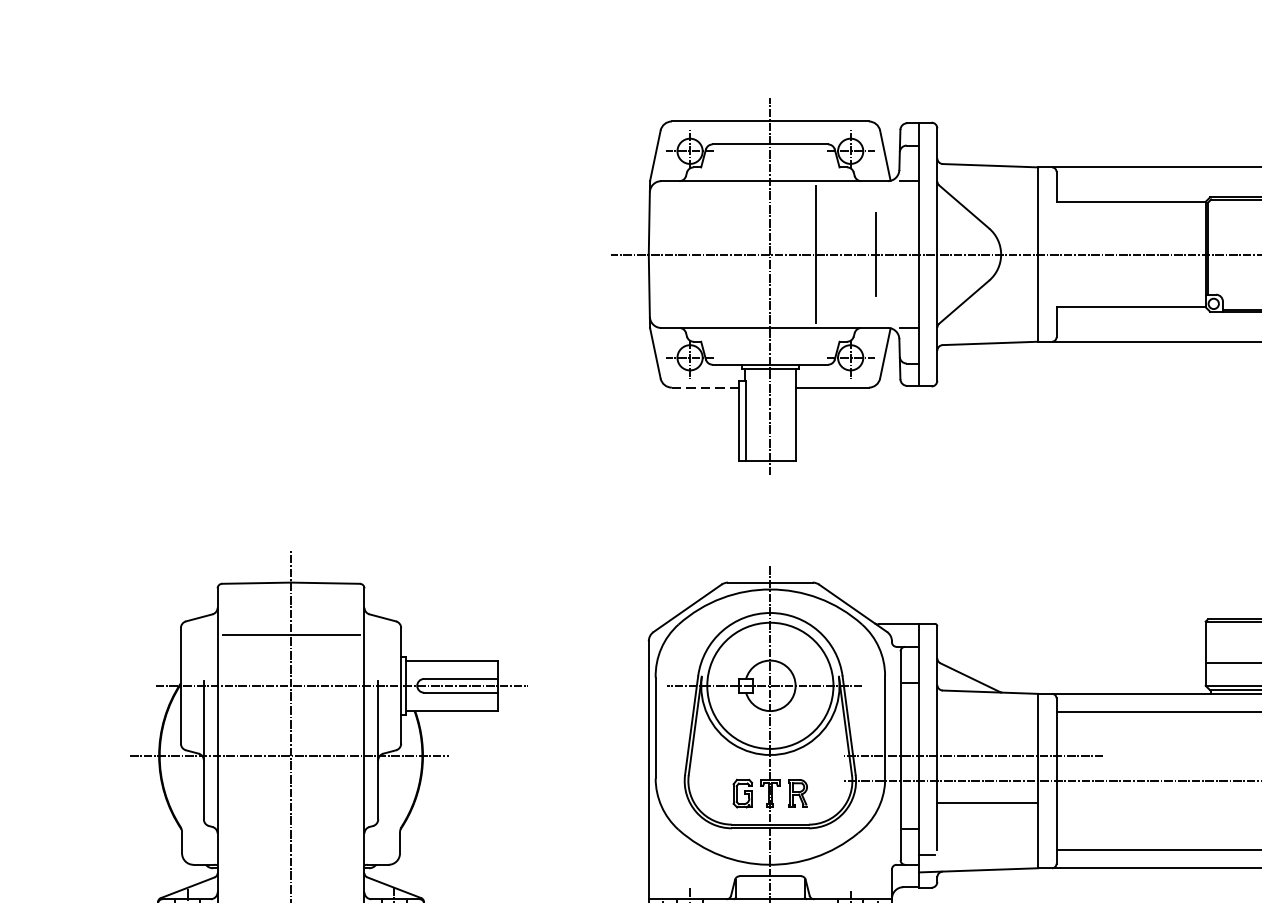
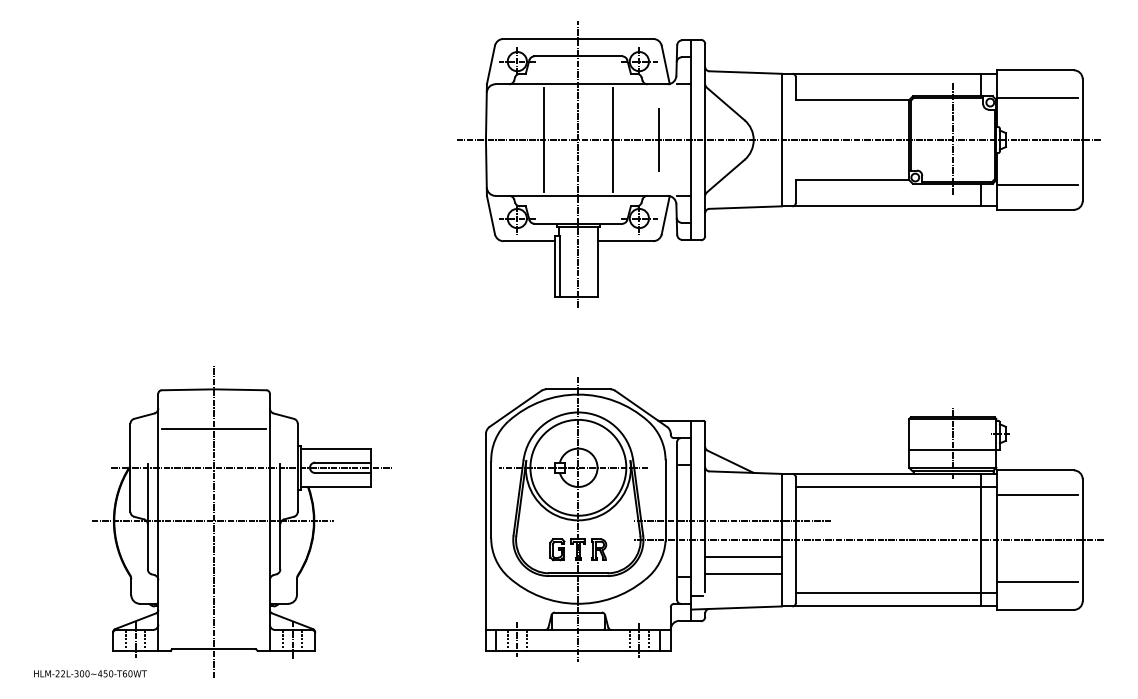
line: (724, 253) -> (543, 139), added
line: (706, 388) -> (529, 241), dashed -> solid
line: (987, 826) -> (743, 574), added

